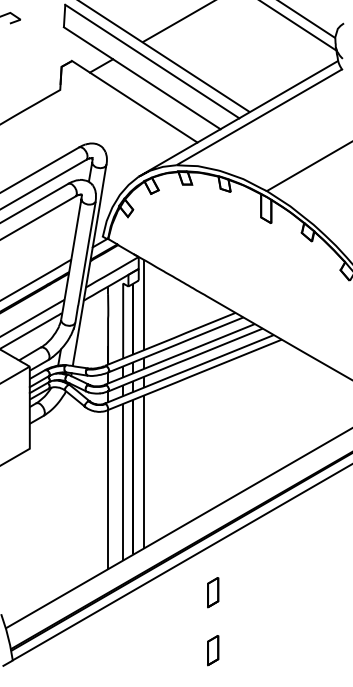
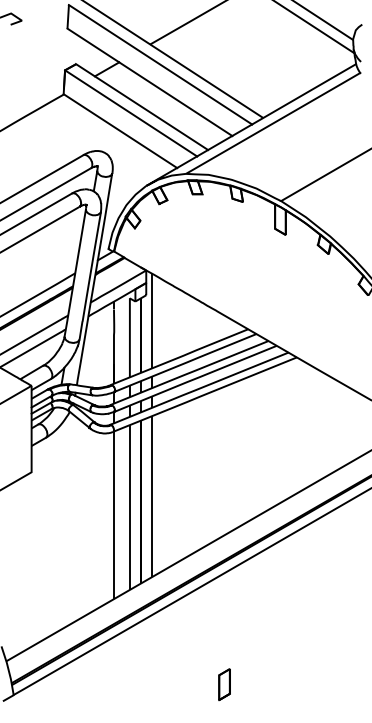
line: (124, 107) -> (131, 113), added
line: (114, 124) -> (120, 131), added
part: (213, 592) -> (224, 623), removed

